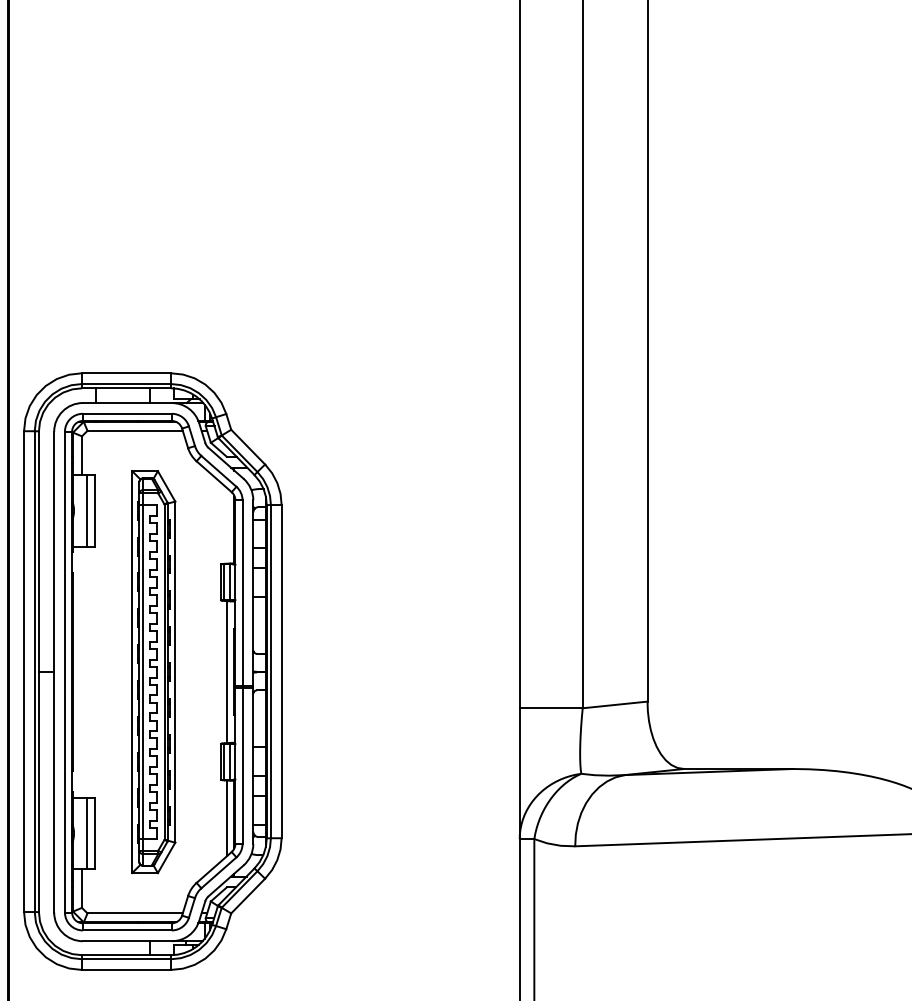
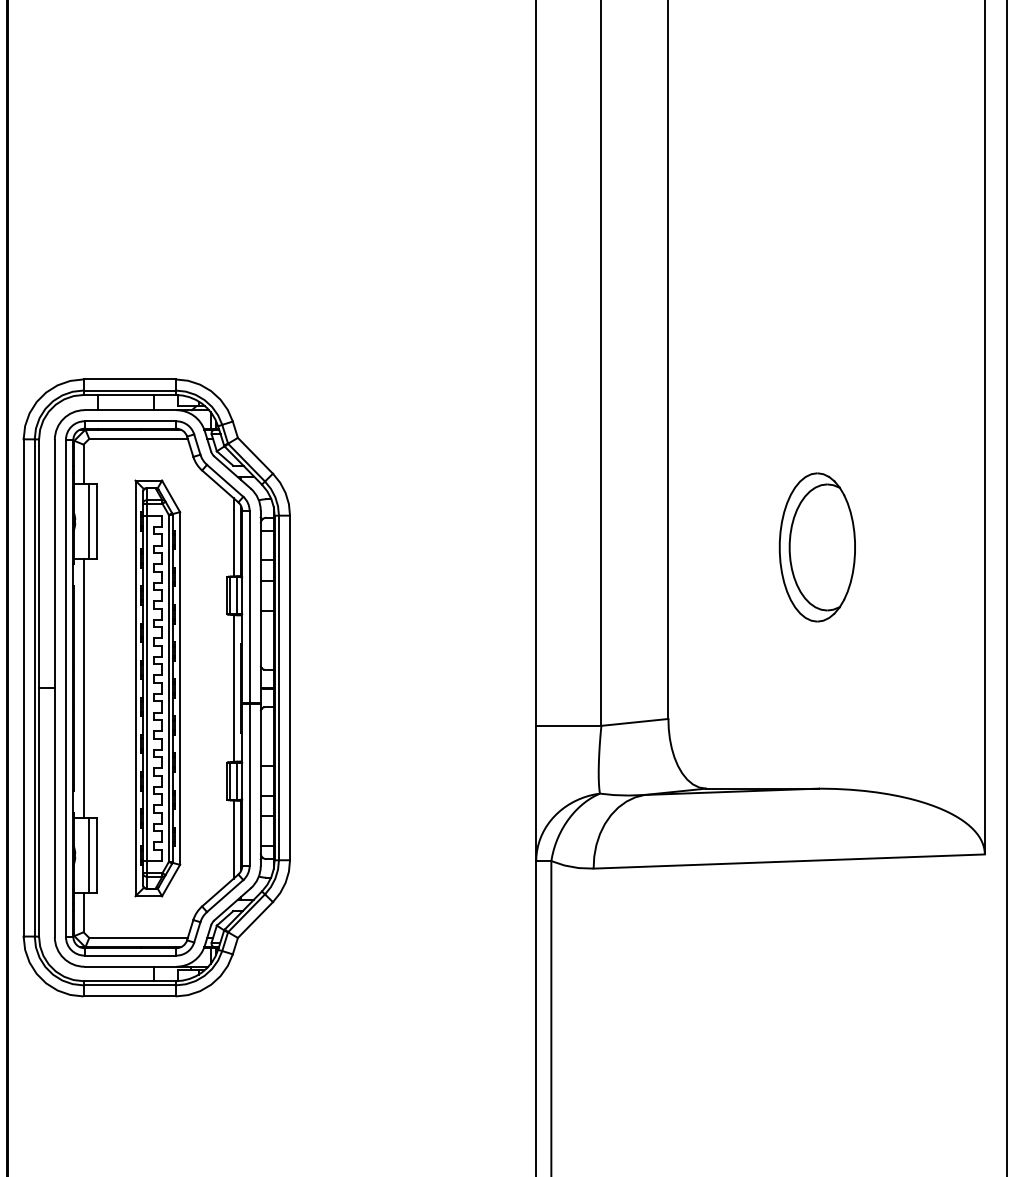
line: (226, 526) -> (233, 537), added
part: (790, 535) -> (816, 547), added
line: (81, 672) -> (83, 688), added

